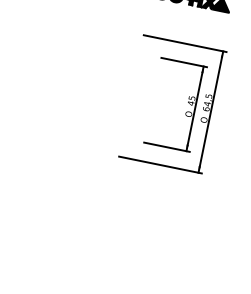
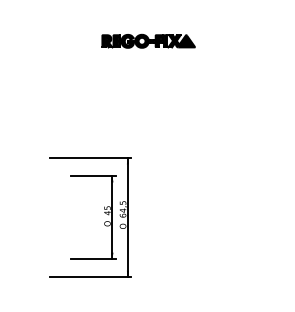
part: (188, 102) -> (104, 212), moved

